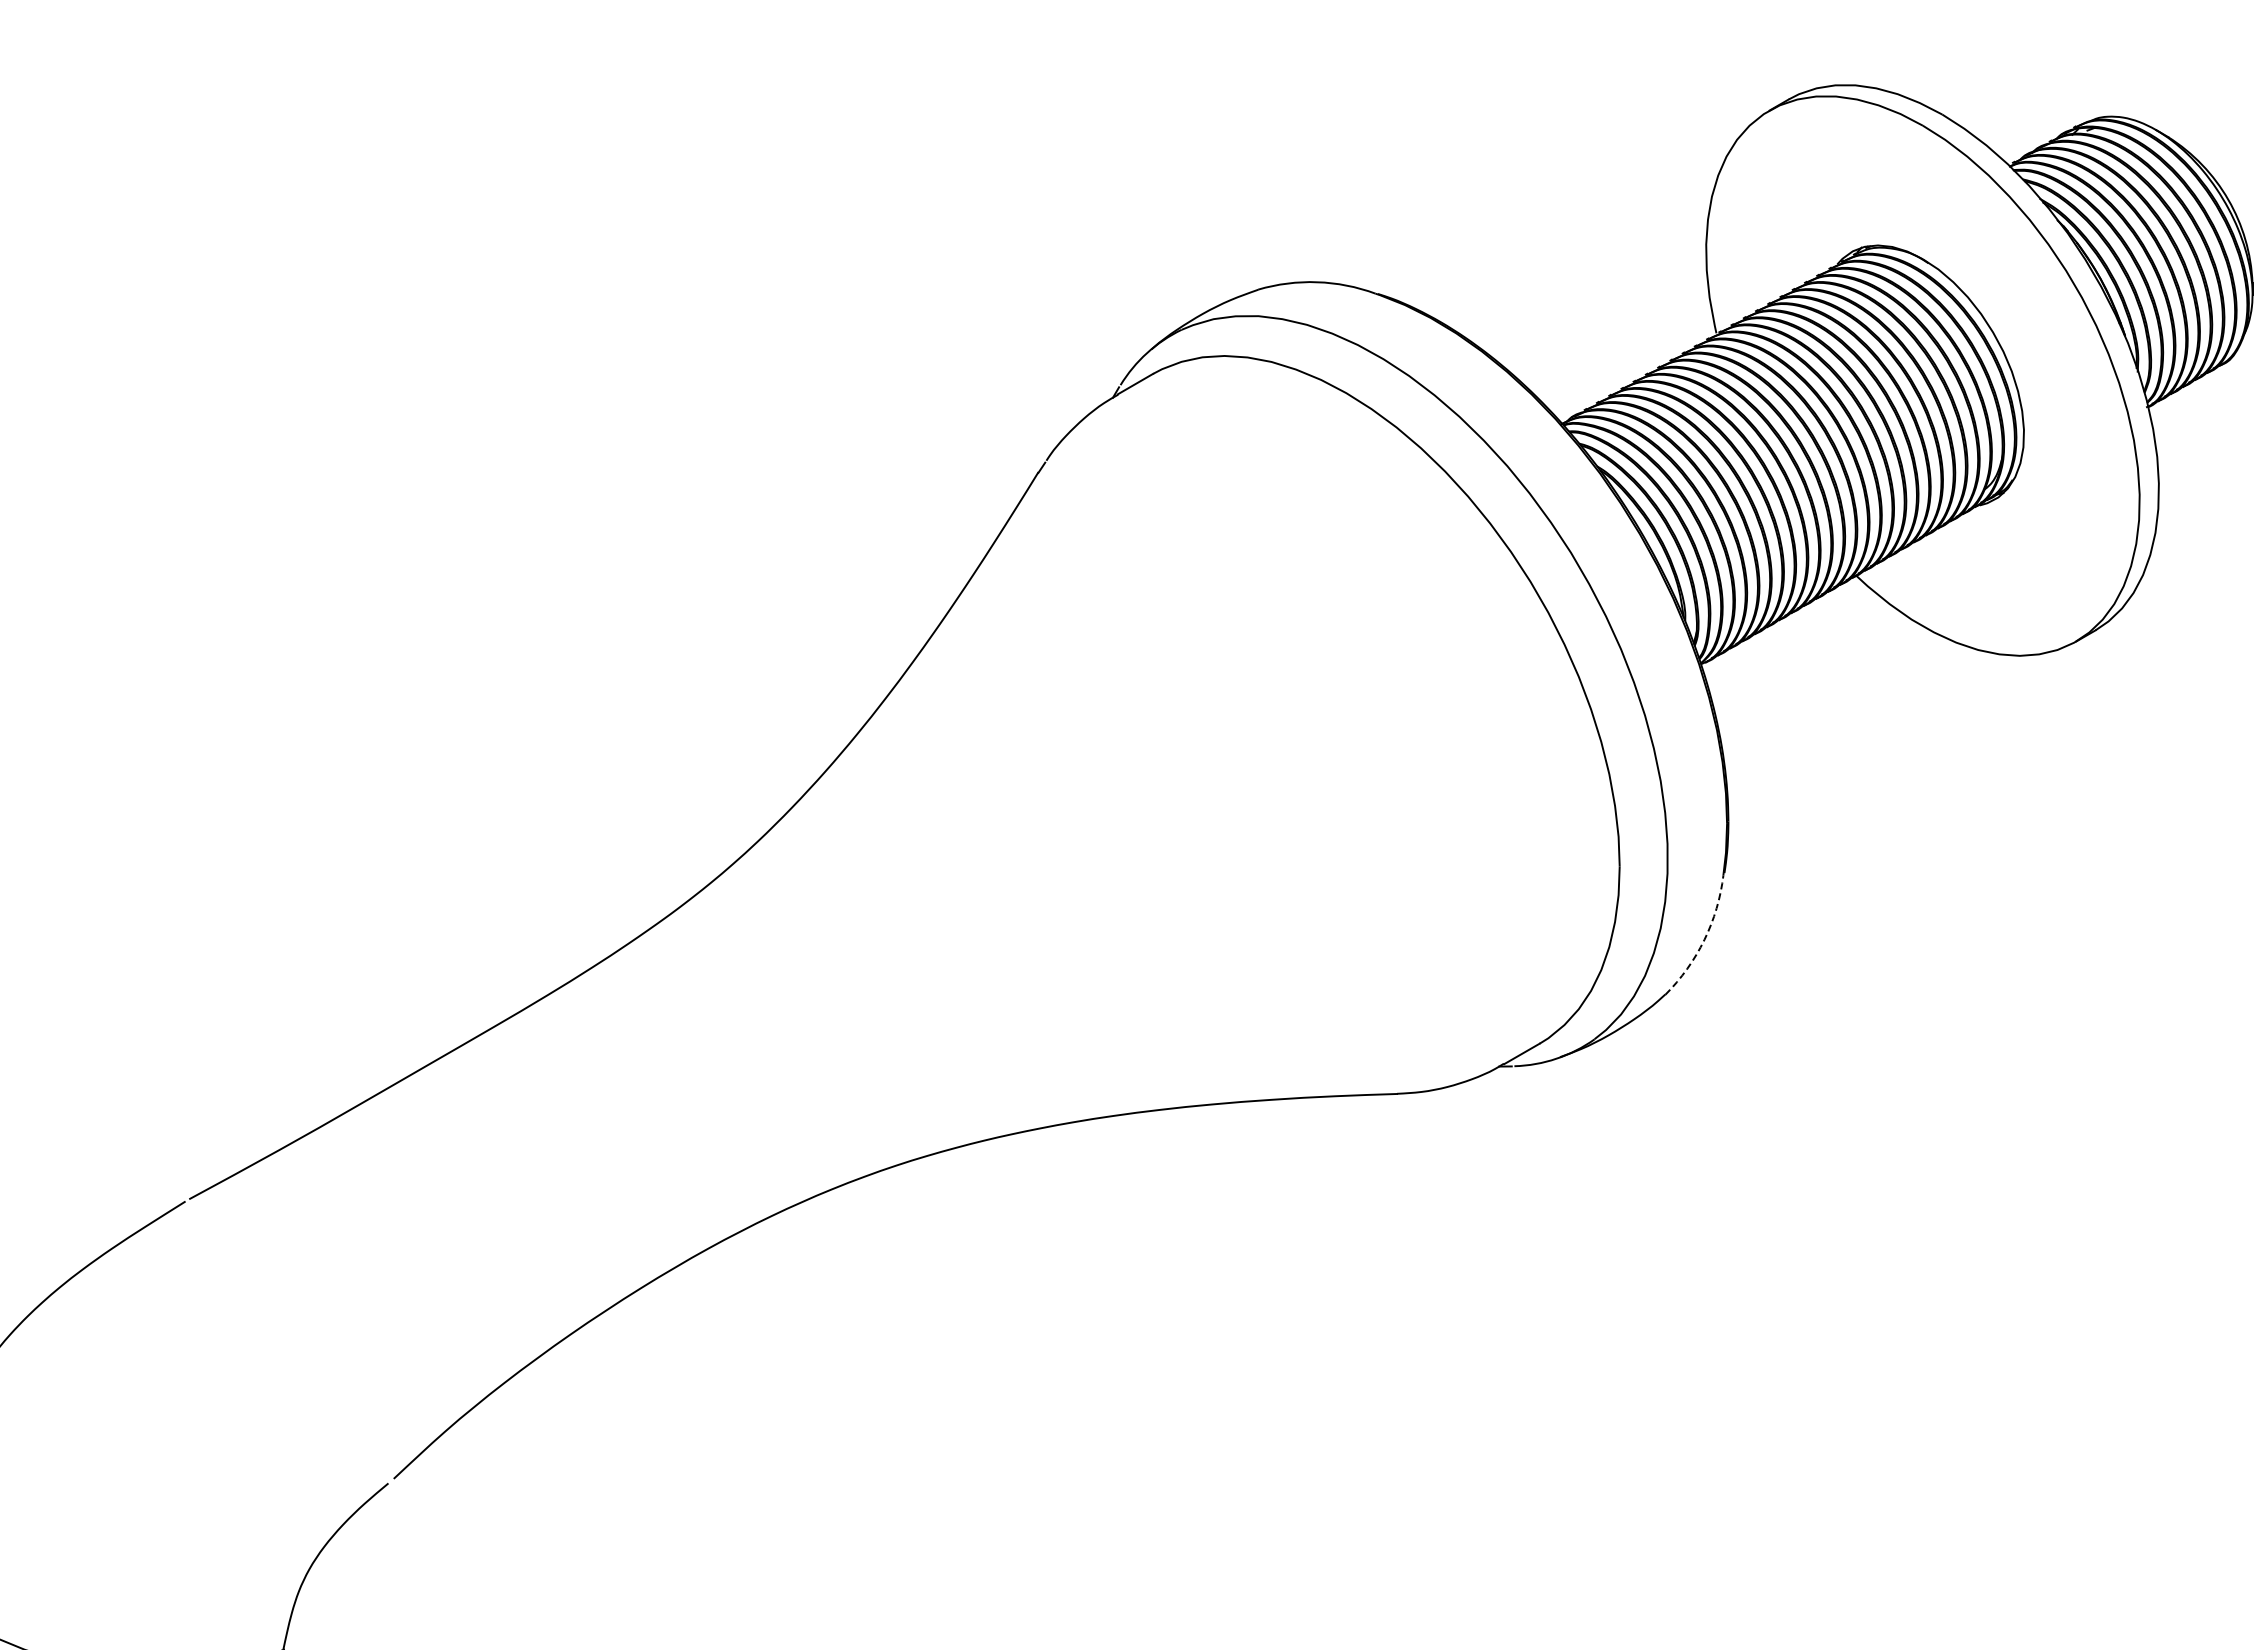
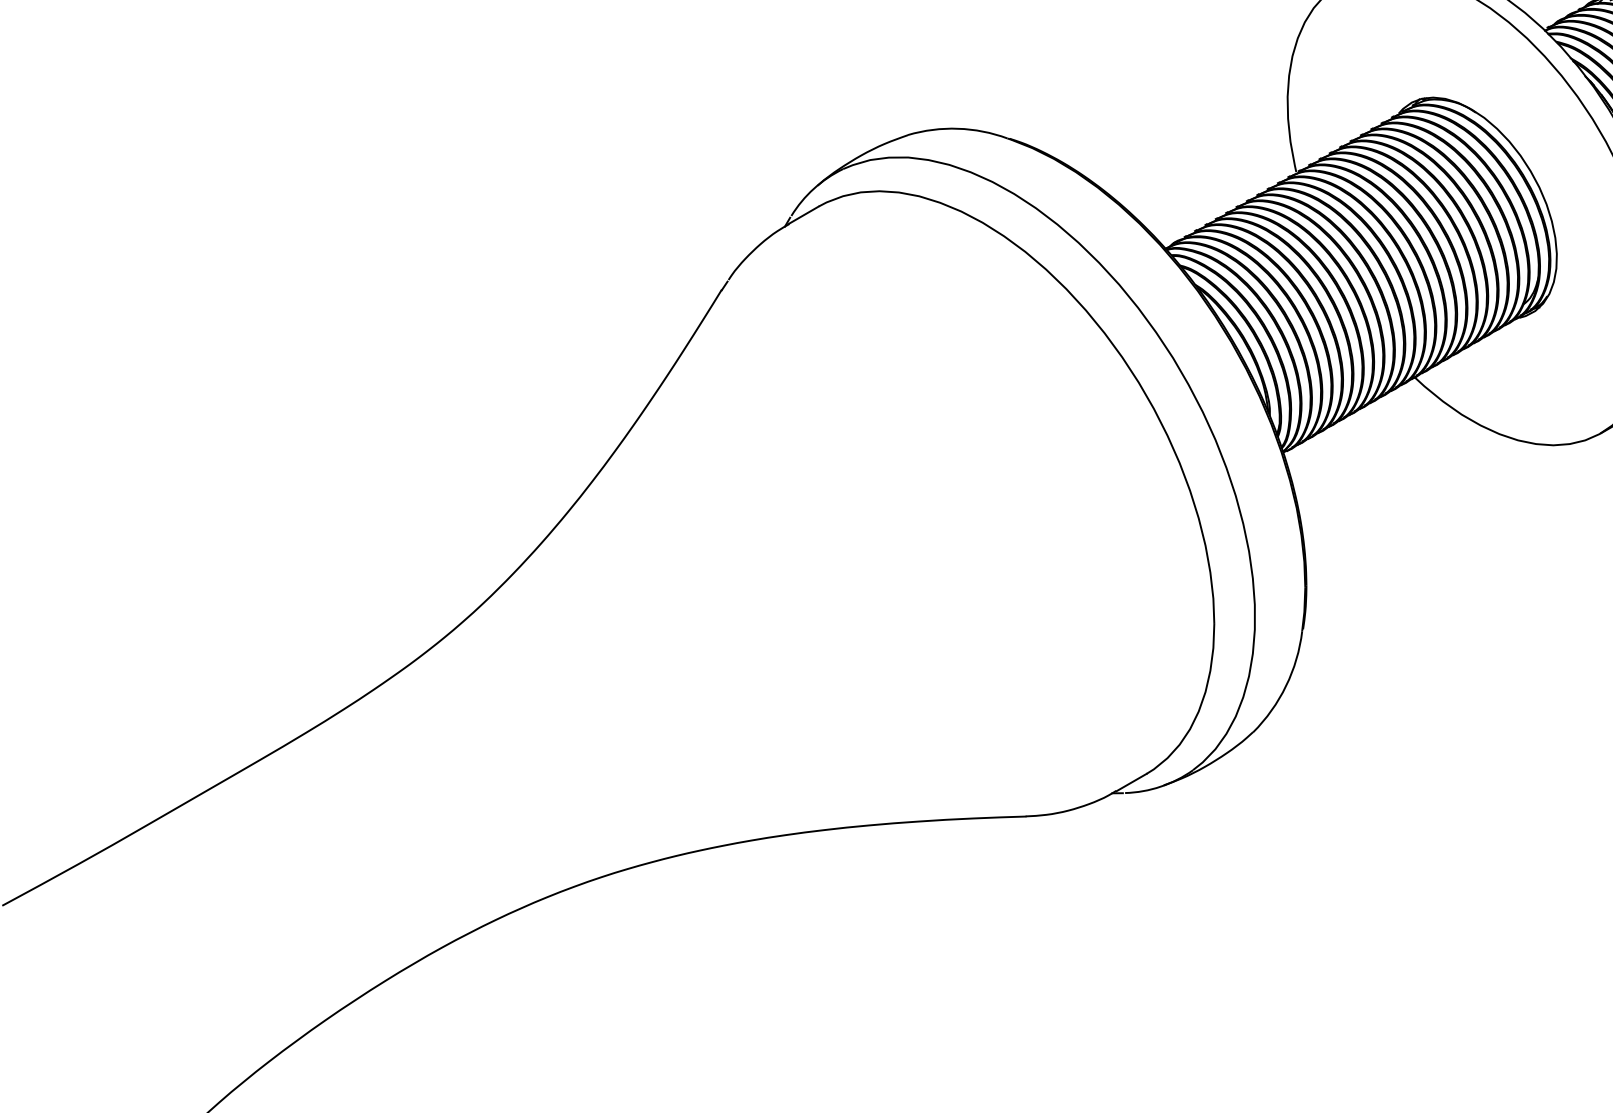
arc: (1704, 939) -> (1286, 685), dashed -> solid

